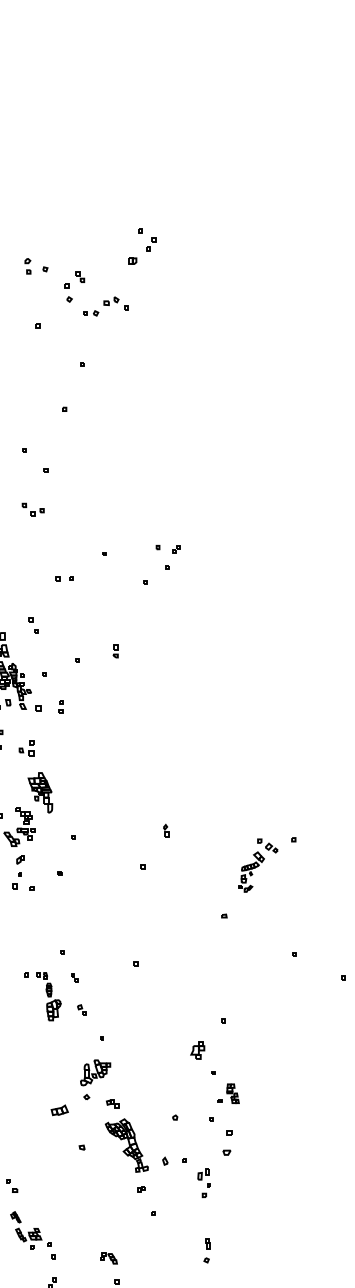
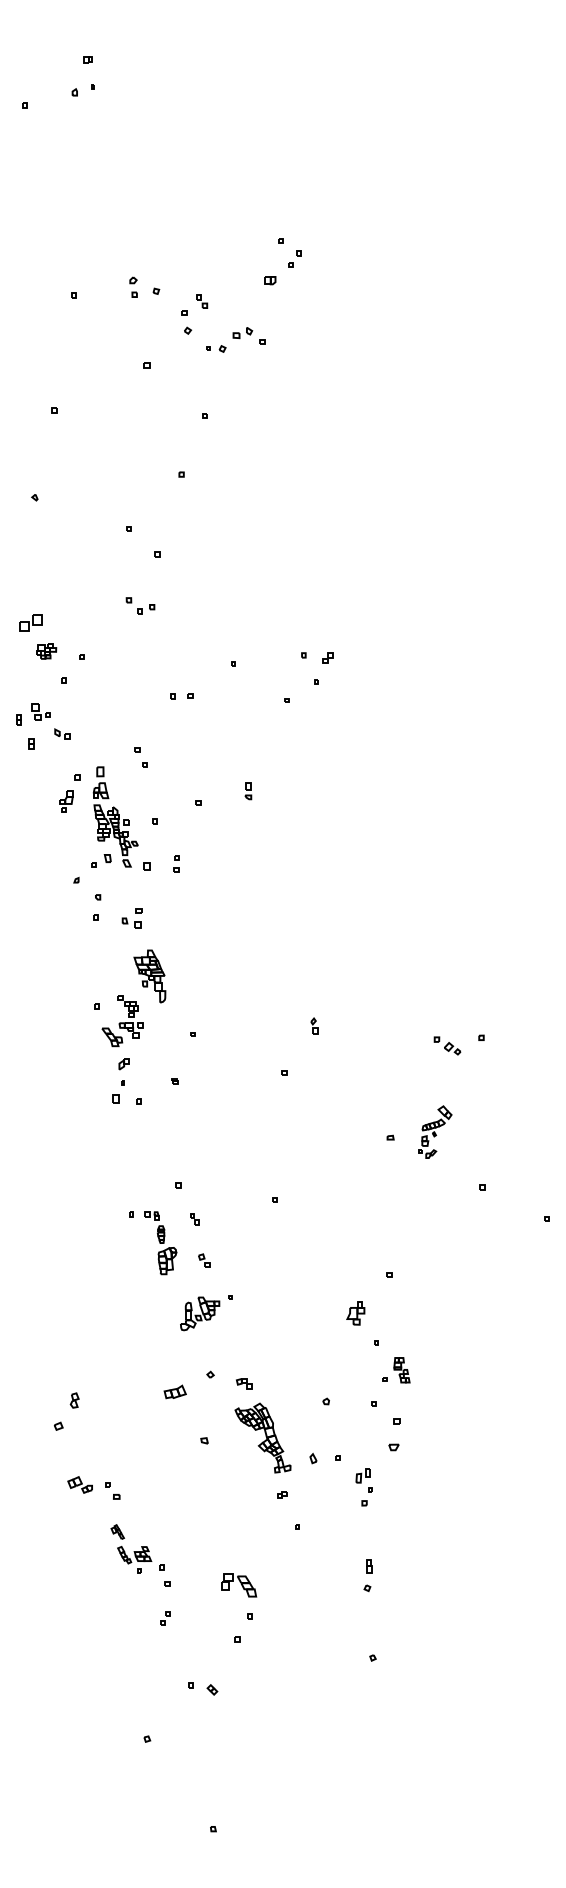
part: (251, 871) -> (435, 1131), moved
part: (95, 1072) -> (200, 1313), moved
part: (108, 1258) -> (239, 1585), size x1.6

